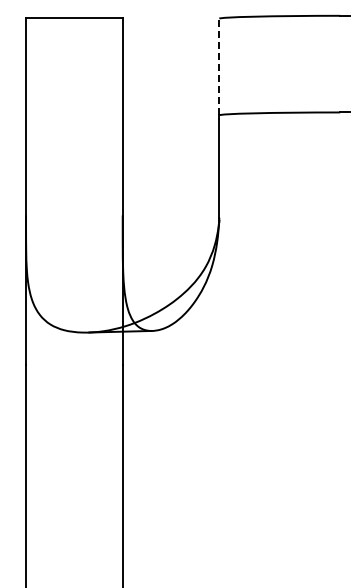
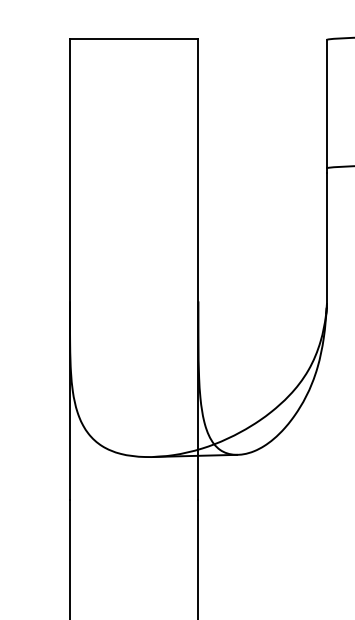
line: (219, 66) -> (327, 103), dashed -> solid

